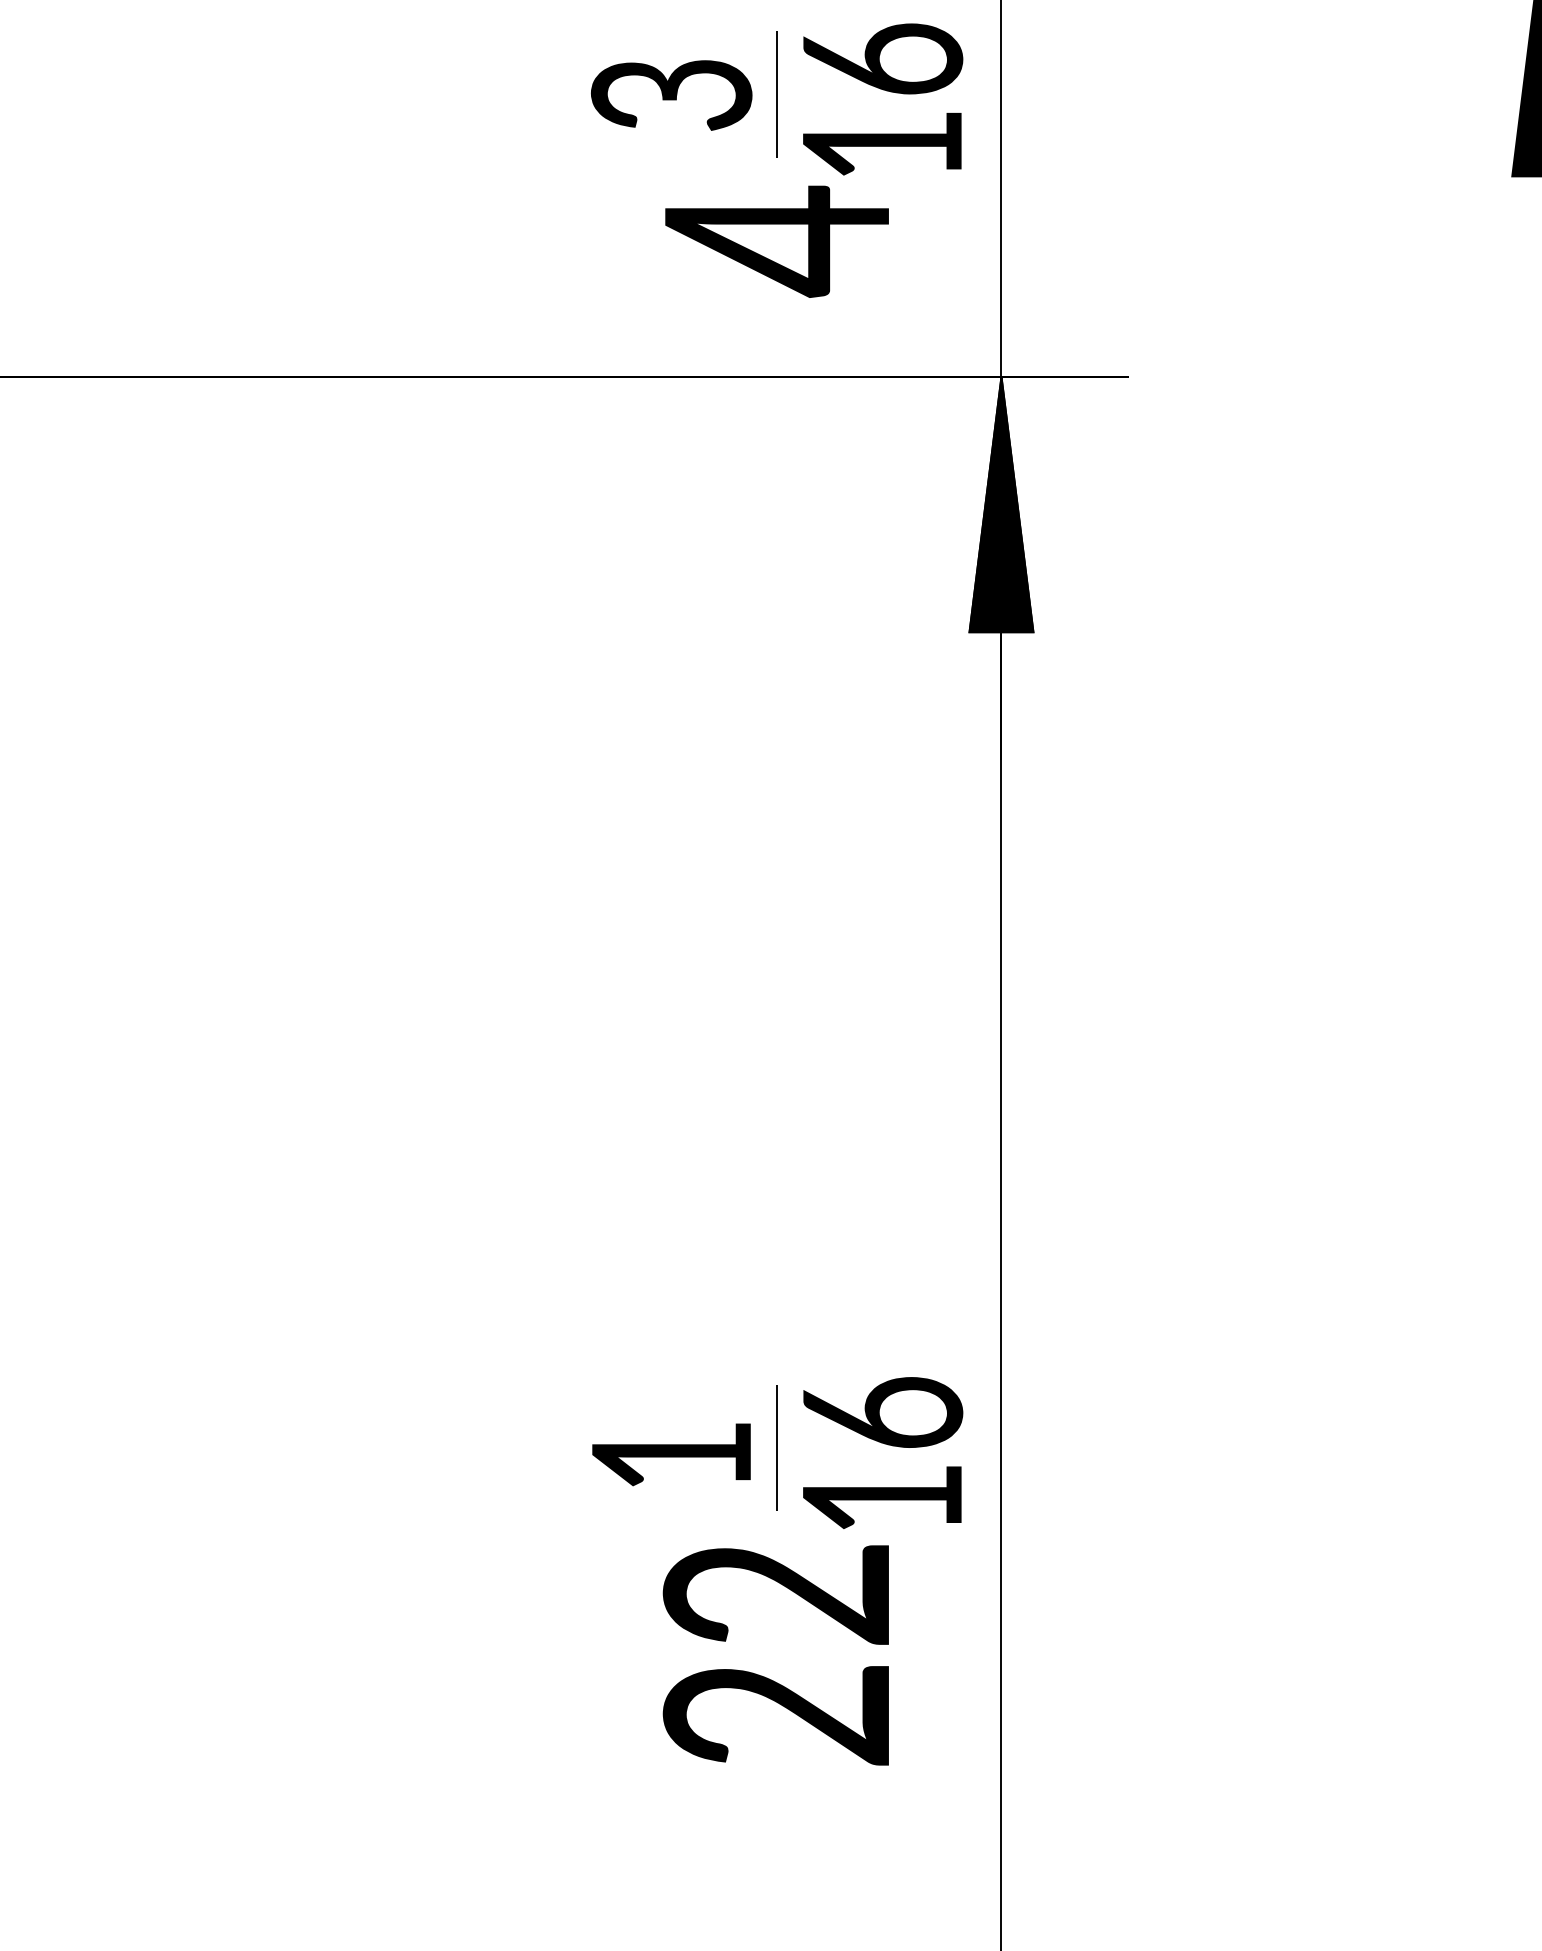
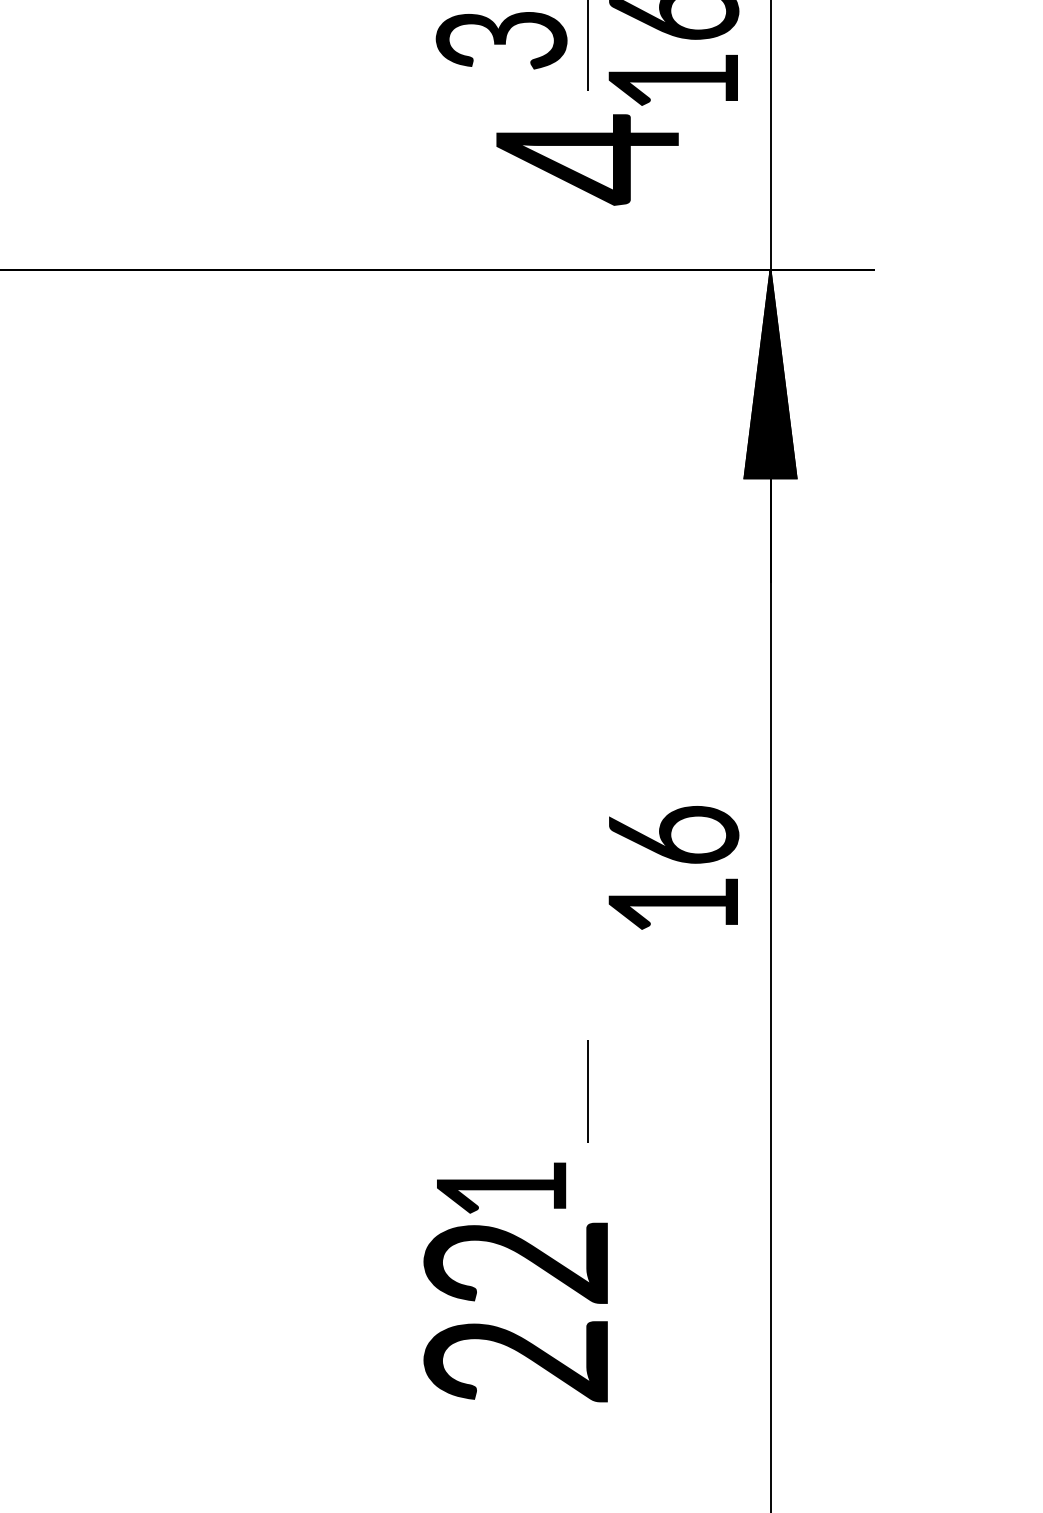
line: (776, 1447) -> (587, 1090), moved
text: (883, 1452) -> (674, 867), moved
text: (671, 1454) -> (501, 1187), moved
text: (775, 1655) -> (515, 1312), moved

